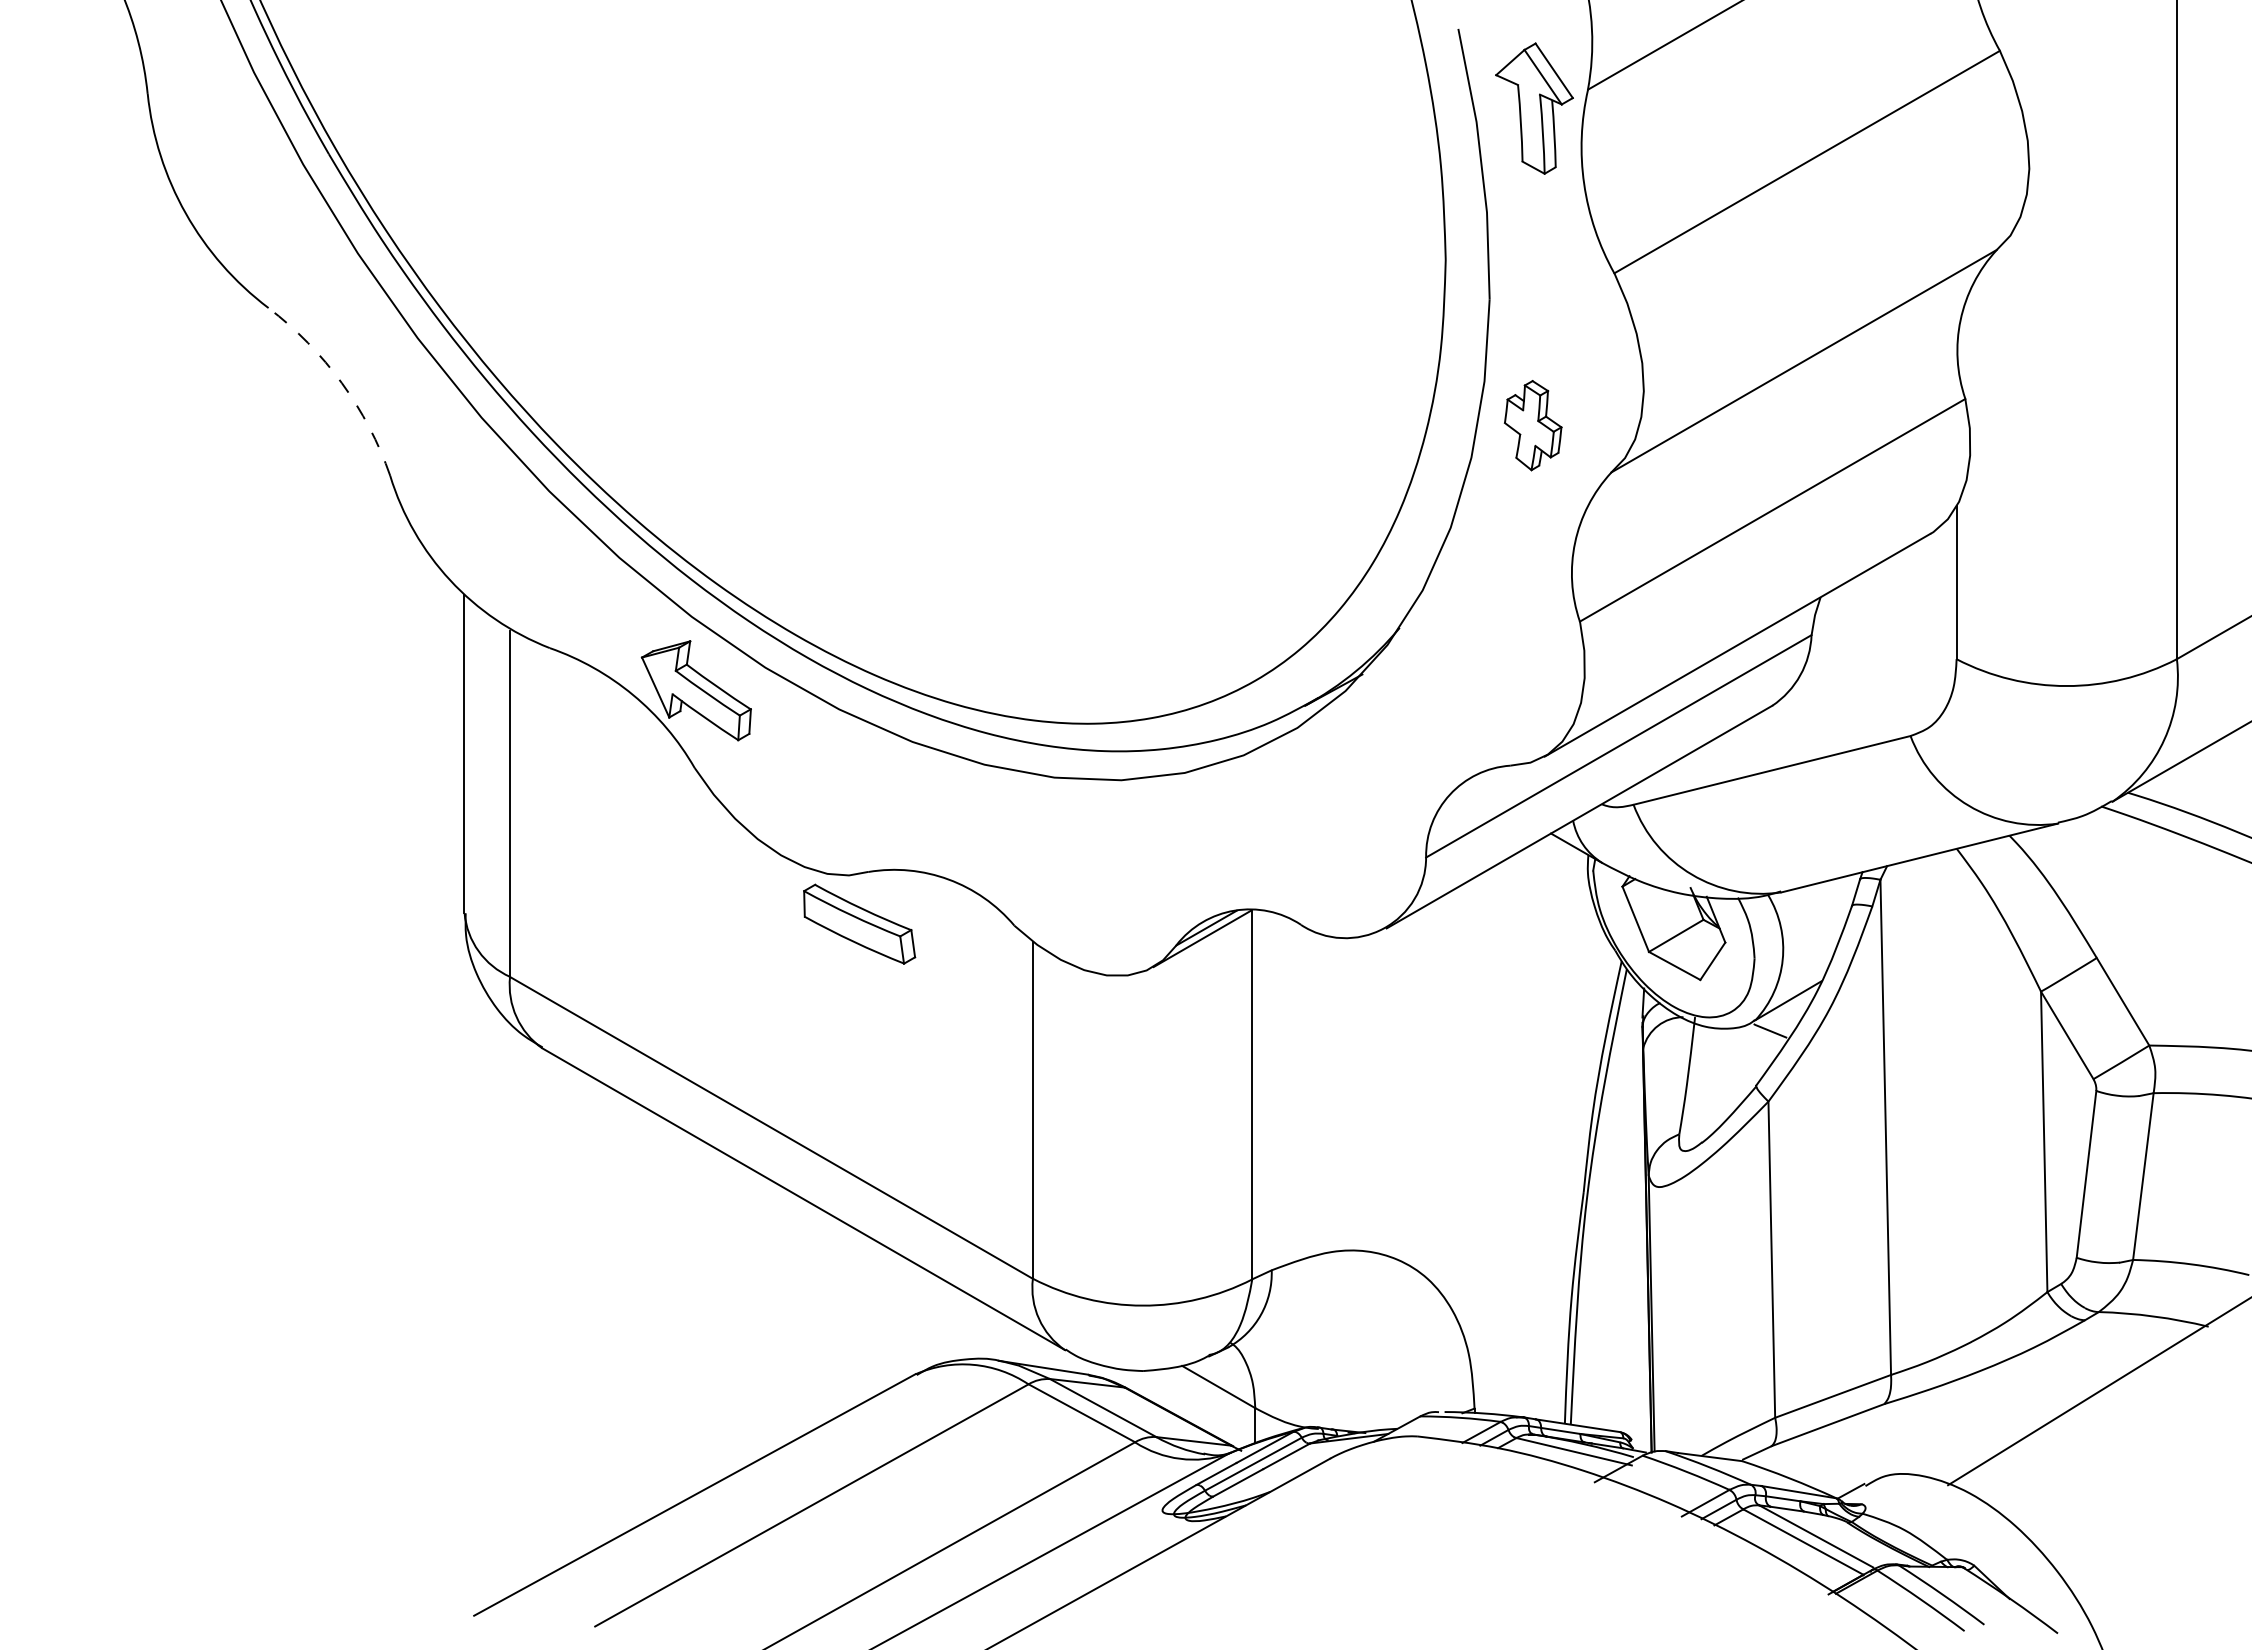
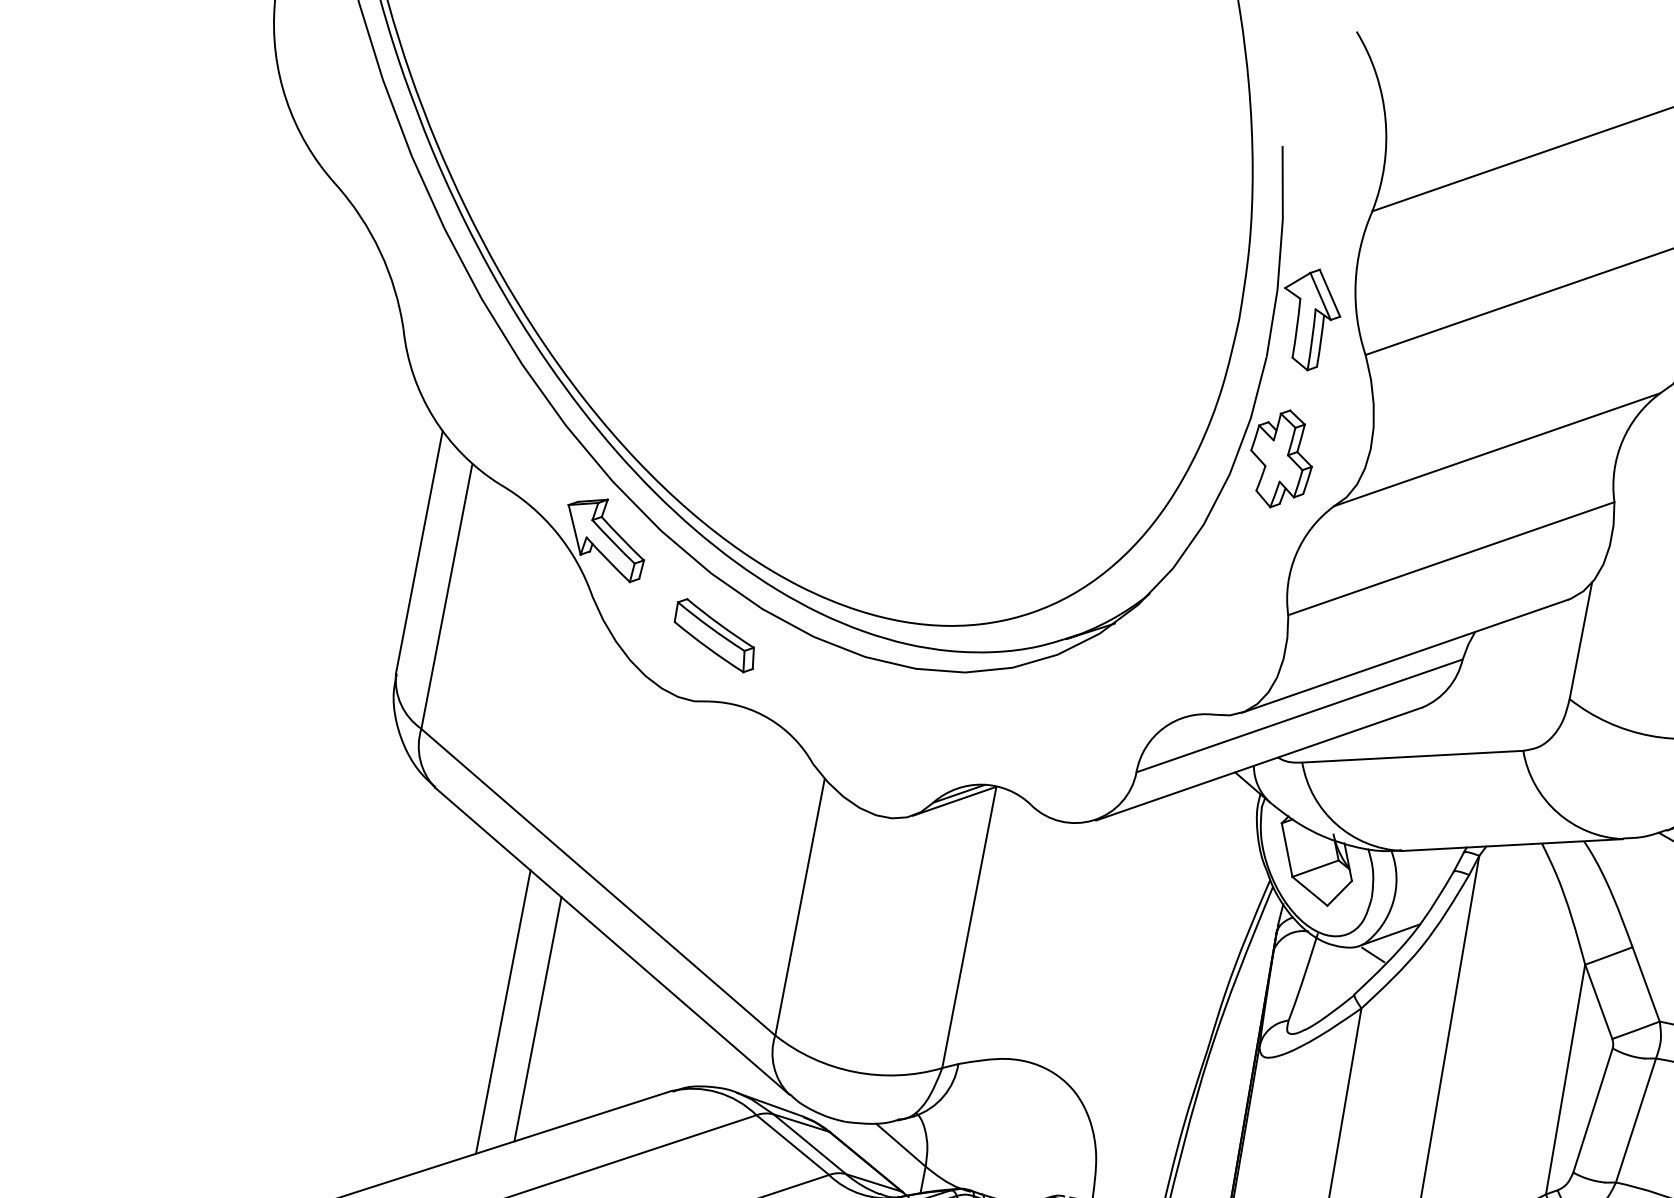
part: (1534, 108) -> (1309, 319), moved
arc: (341, 382) -> (380, 251), dashed -> solid
part: (1532, 425) -> (1280, 458), size x1.43
part: (859, 923) -> (715, 635), moved
line: (682, 1315) -> (503, 1012), added
line: (728, 1315) -> (538, 1018), added

